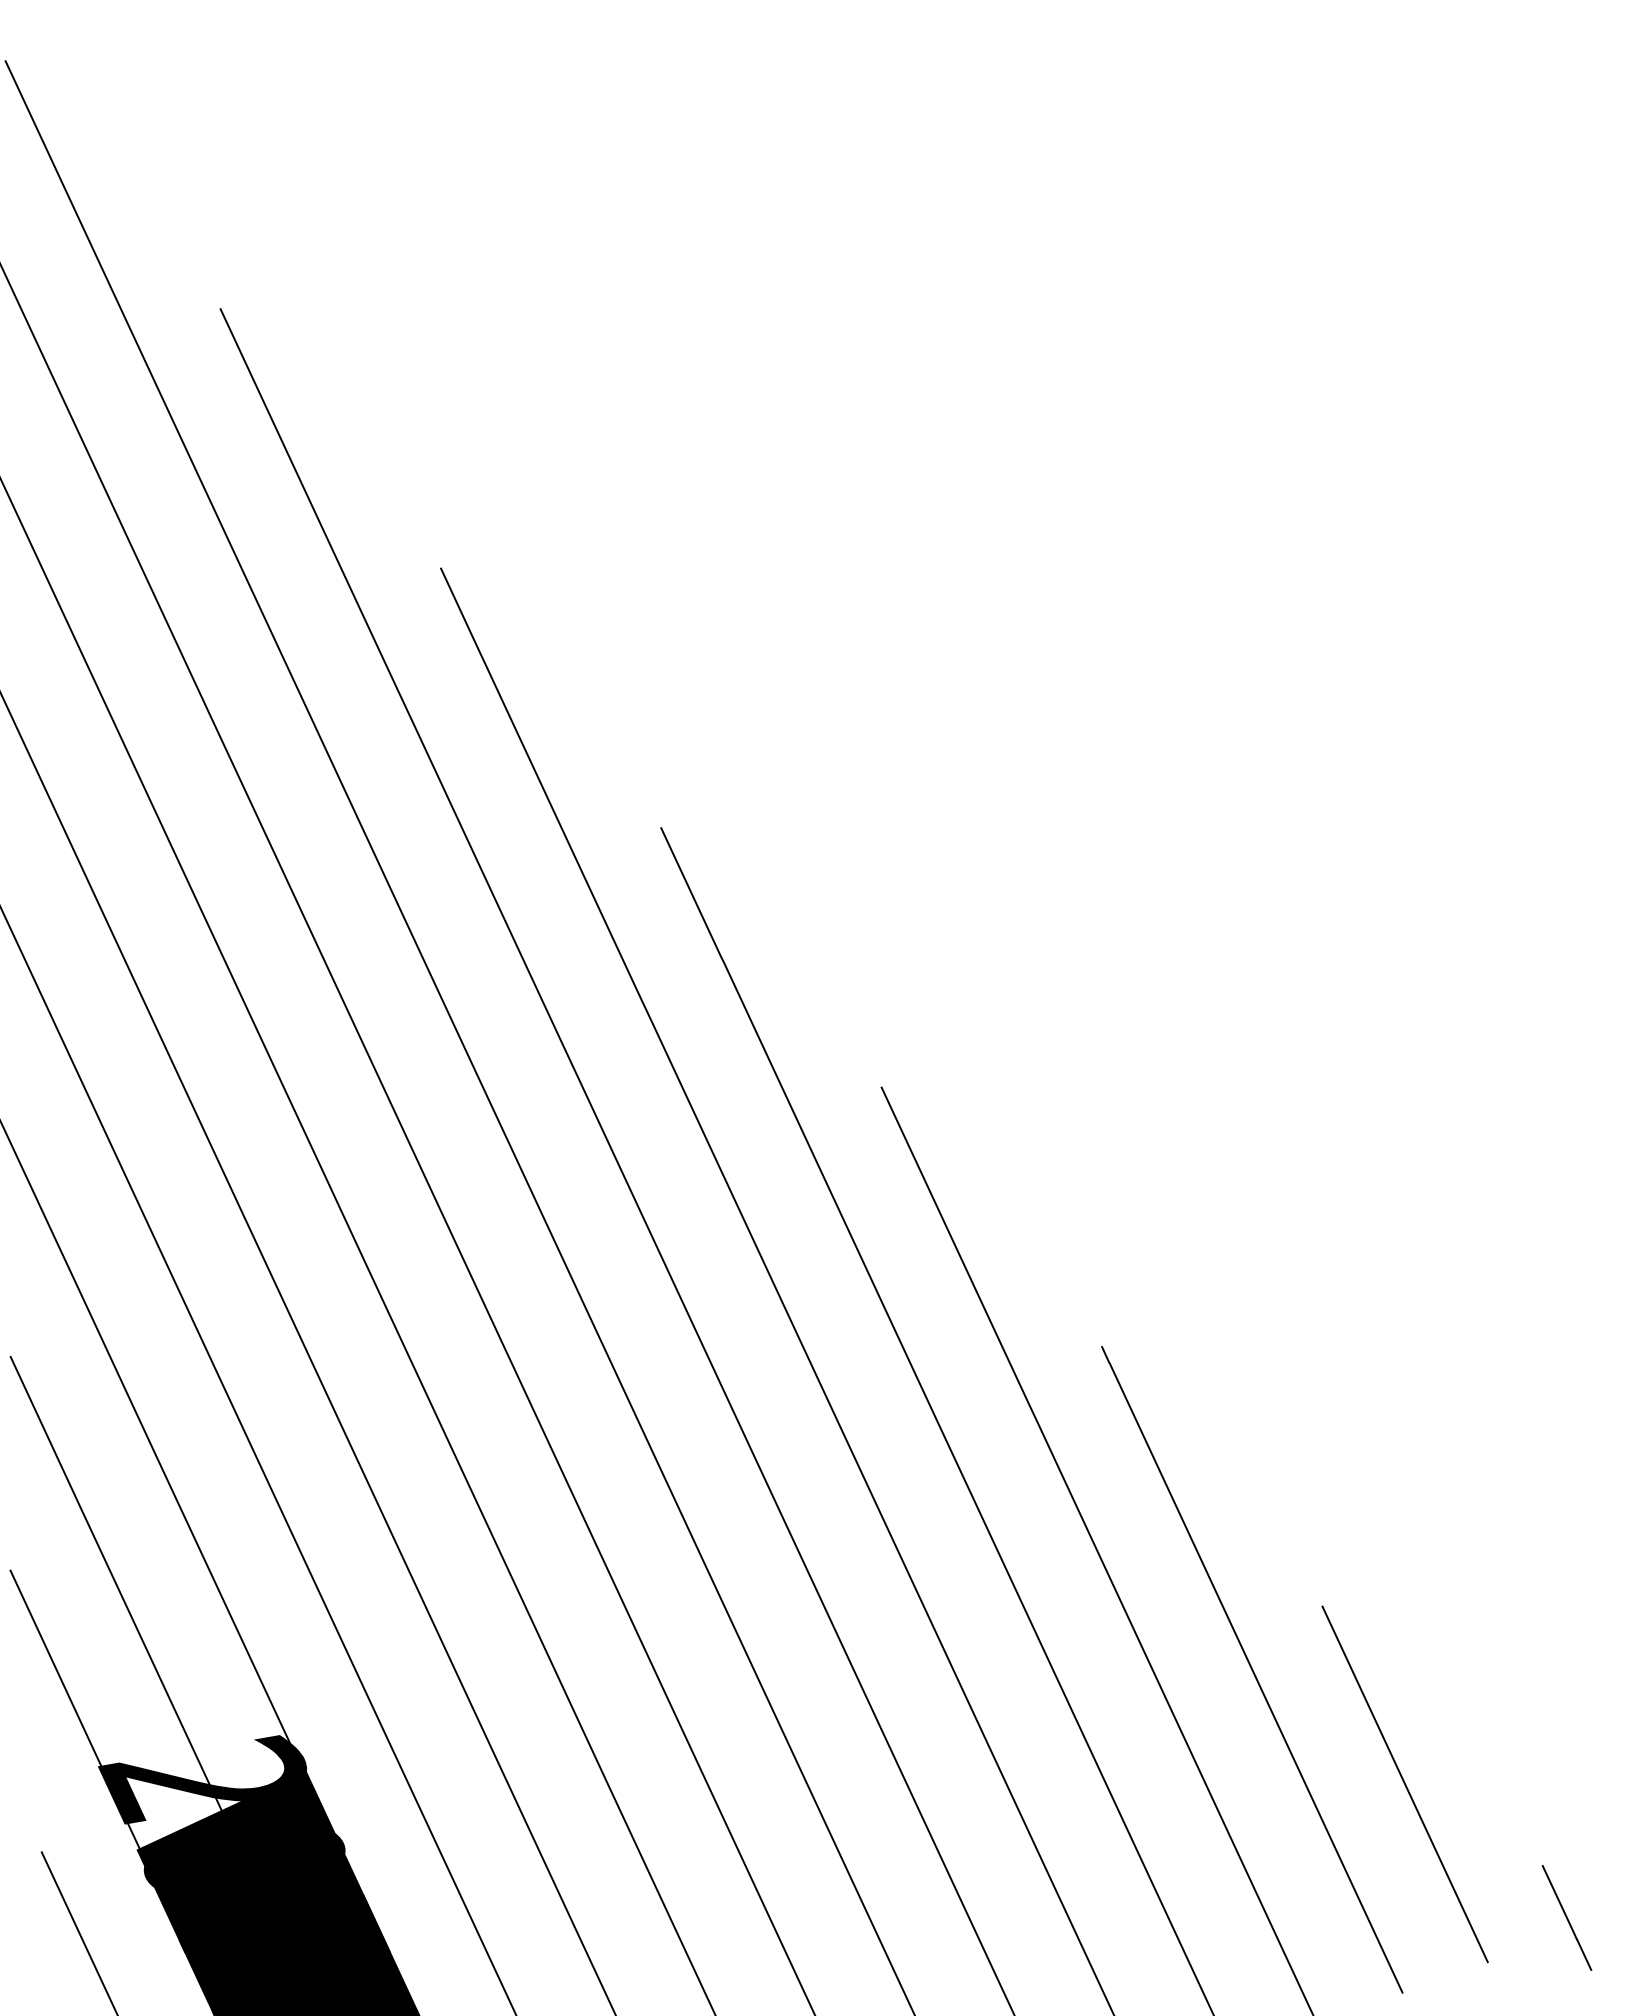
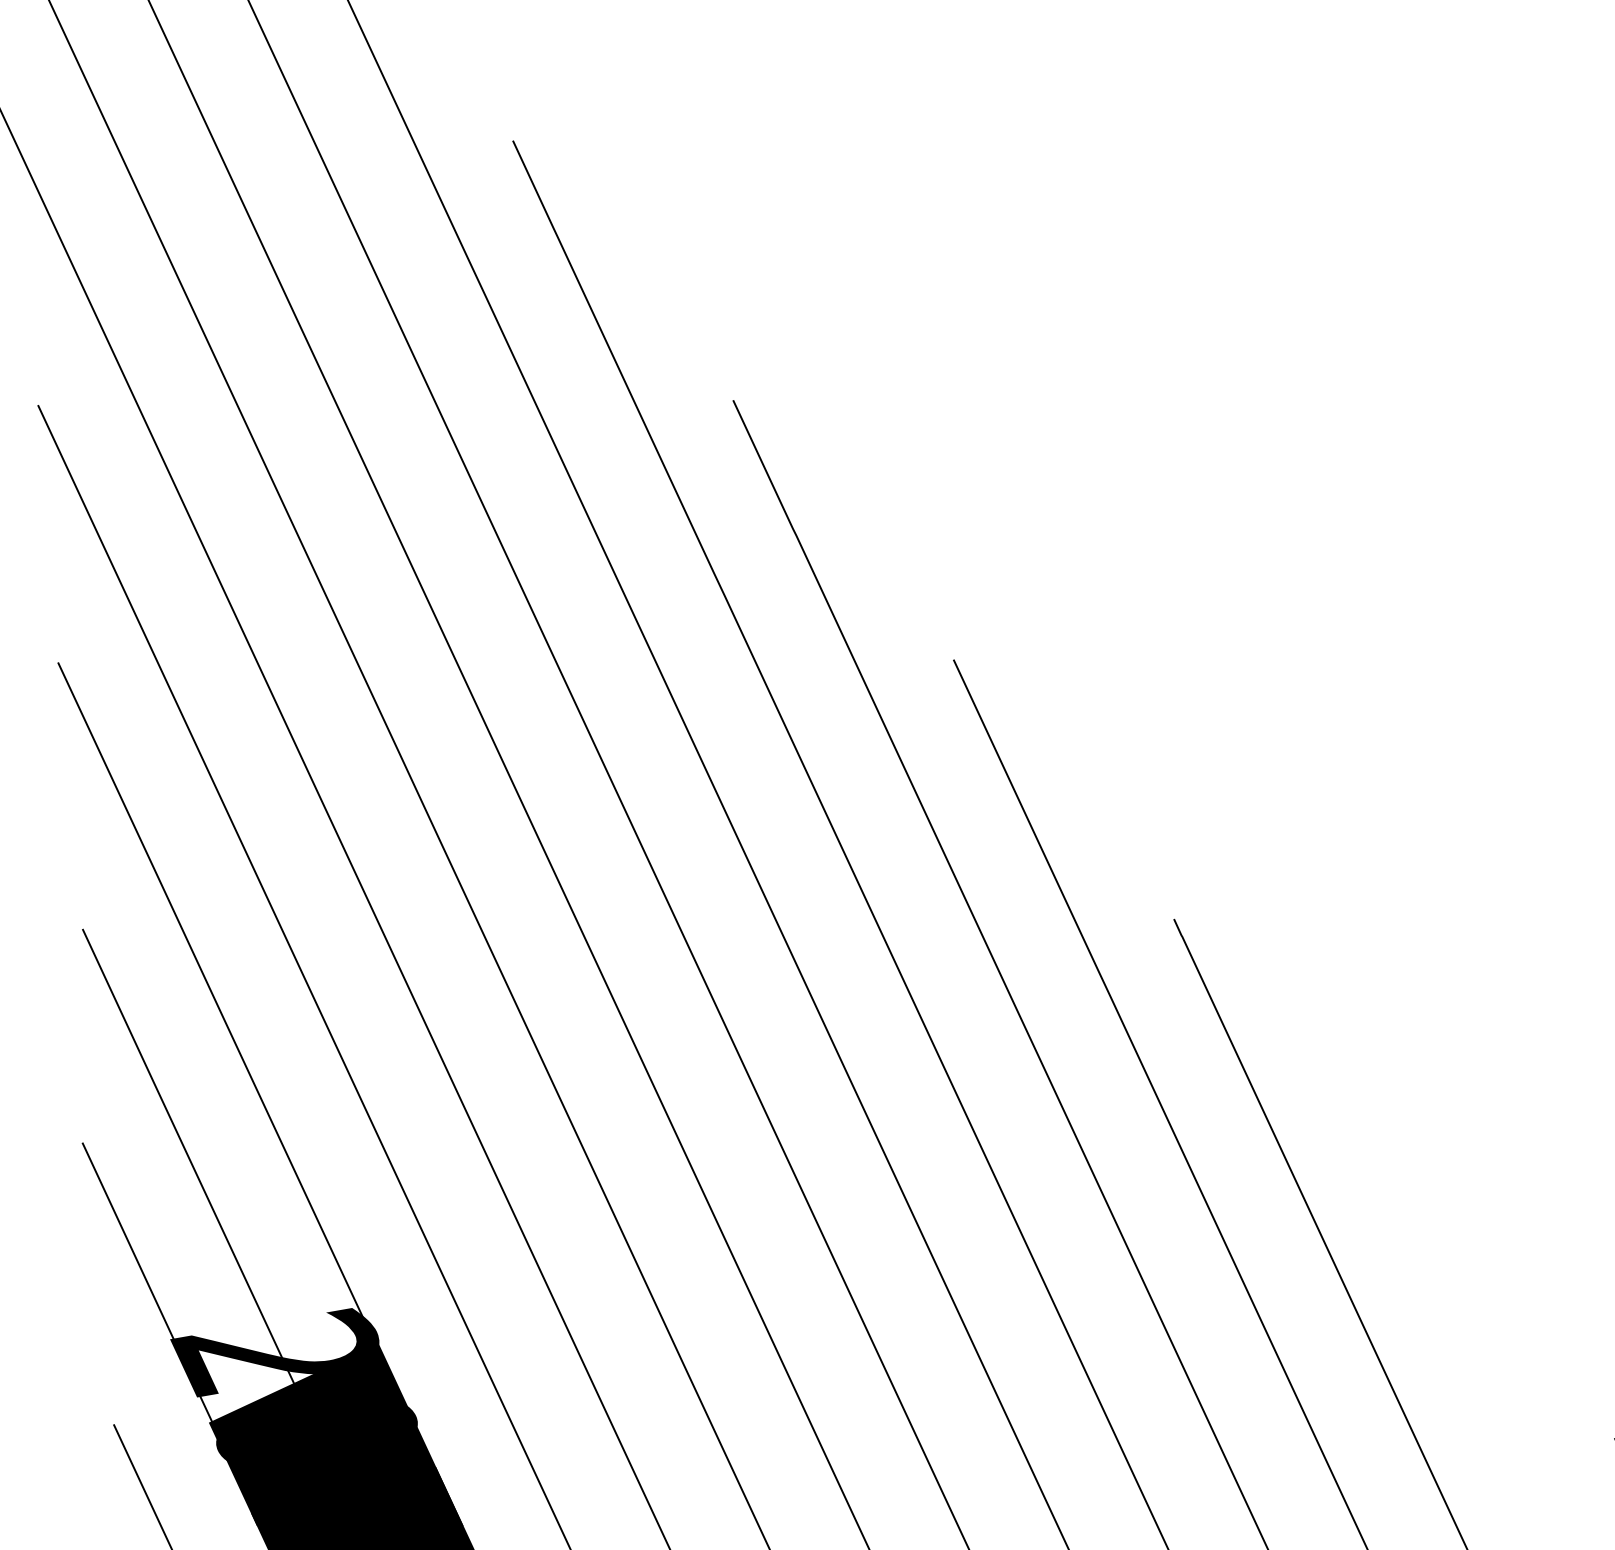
line: (1404, 1784) -> (1476, 1357), removed

